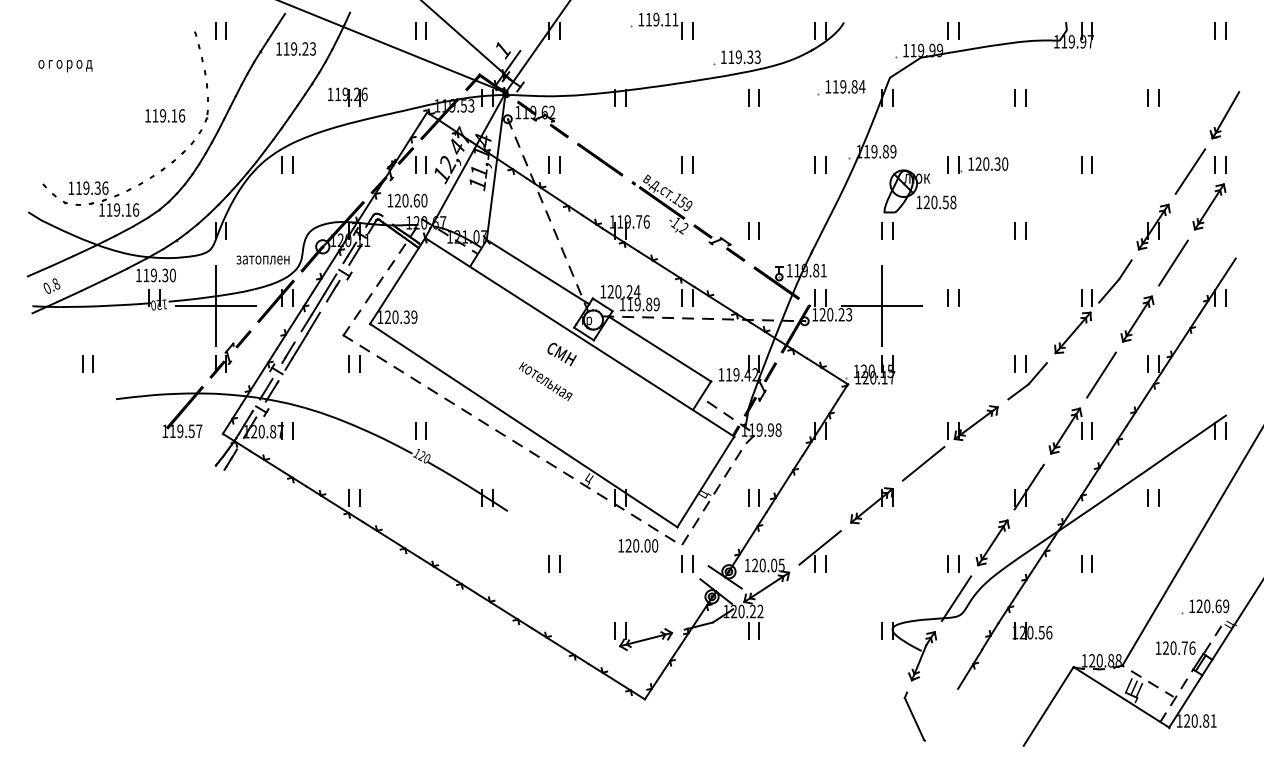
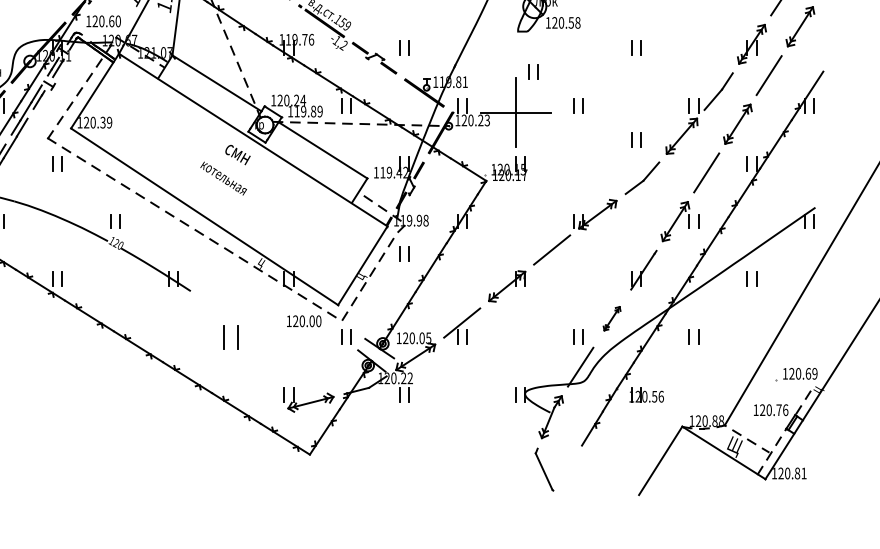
part: (887, 230) -> (533, 71), moved
part: (1020, 363) -> (636, 139), moved
part: (753, 497) -> (404, 254), moved
part: (992, 542) -> (611, 318), size x0.6
part: (554, 563) -> (231, 336), size x1.6

